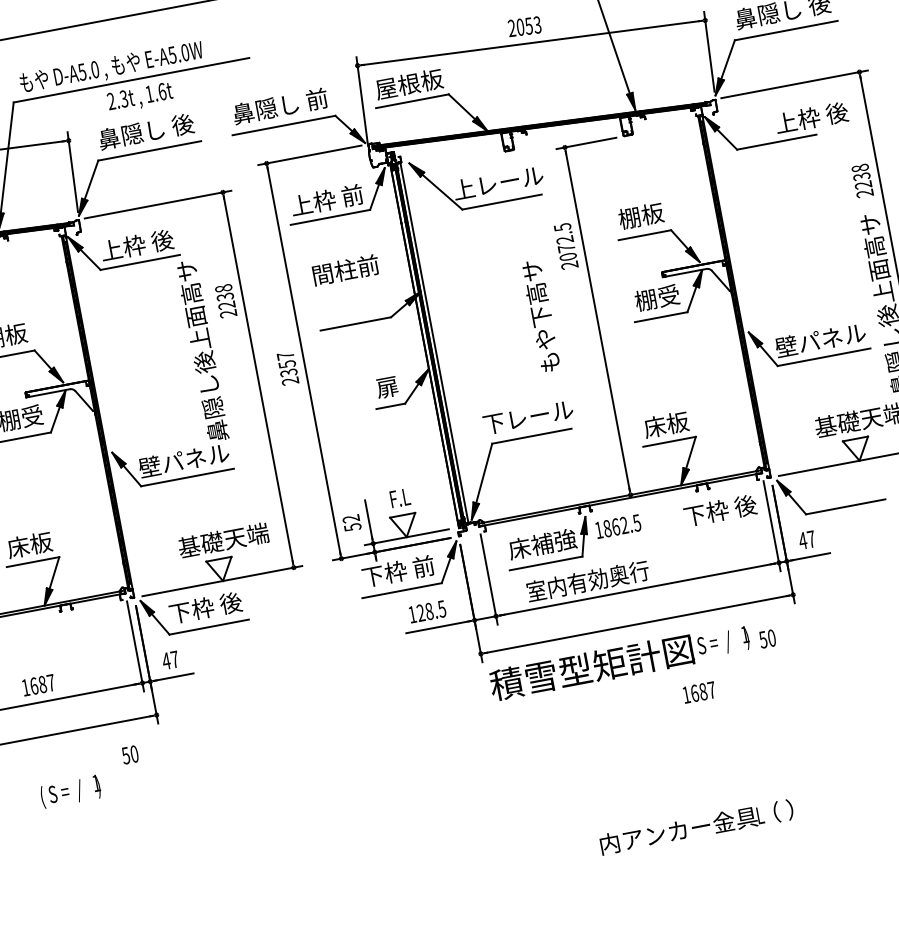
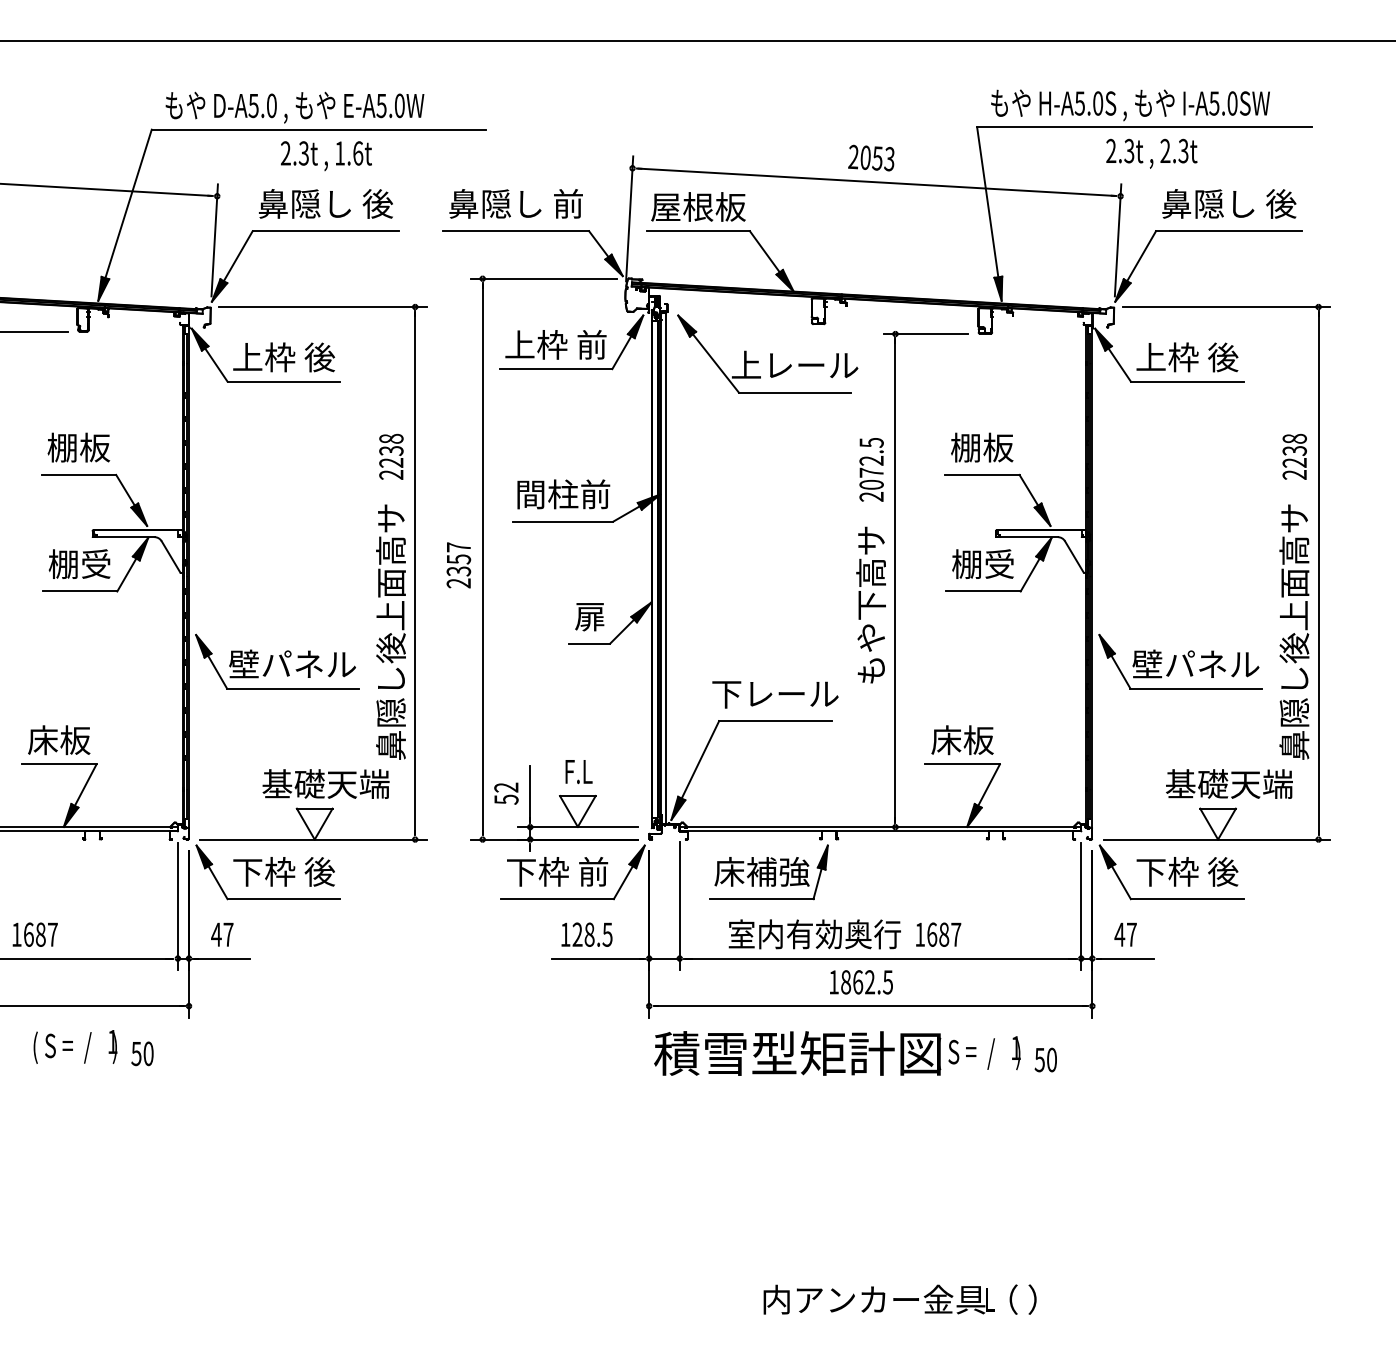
text: (811, 117) -> (1187, 357), moved
text: (345, 270) -> (563, 494), moved
text: (540, 315) -> (870, 604), moved
text: (201, 350) -> (390, 631), moved
text: (720, 510) -> (1187, 871), moved
text: (618, 526) -> (861, 982), moved
text: (699, 692) -> (938, 934), moved
text: (70, 791) -> (75, 1046), moved

